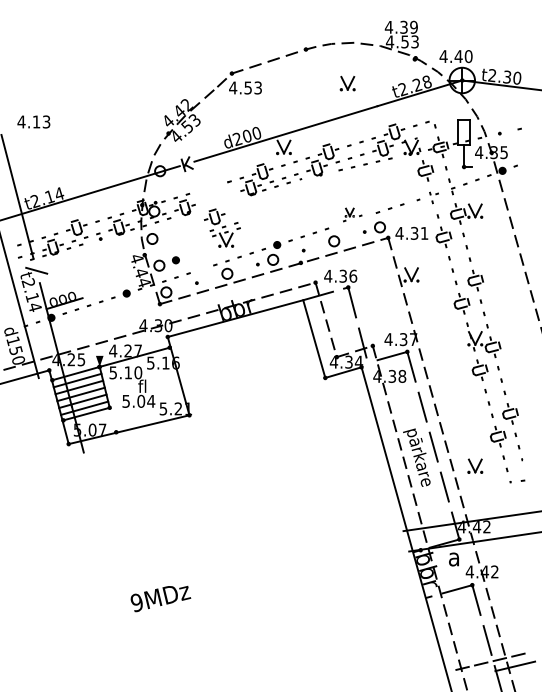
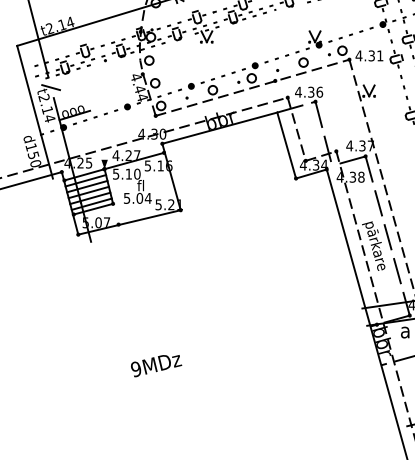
part: (427, 197) -> (382, 25), size x1.43
part: (352, 214) -> (319, 39), size x1.67
part: (222, 227) -> (203, 26), moved
part: (175, 260) -> (190, 86), moved

